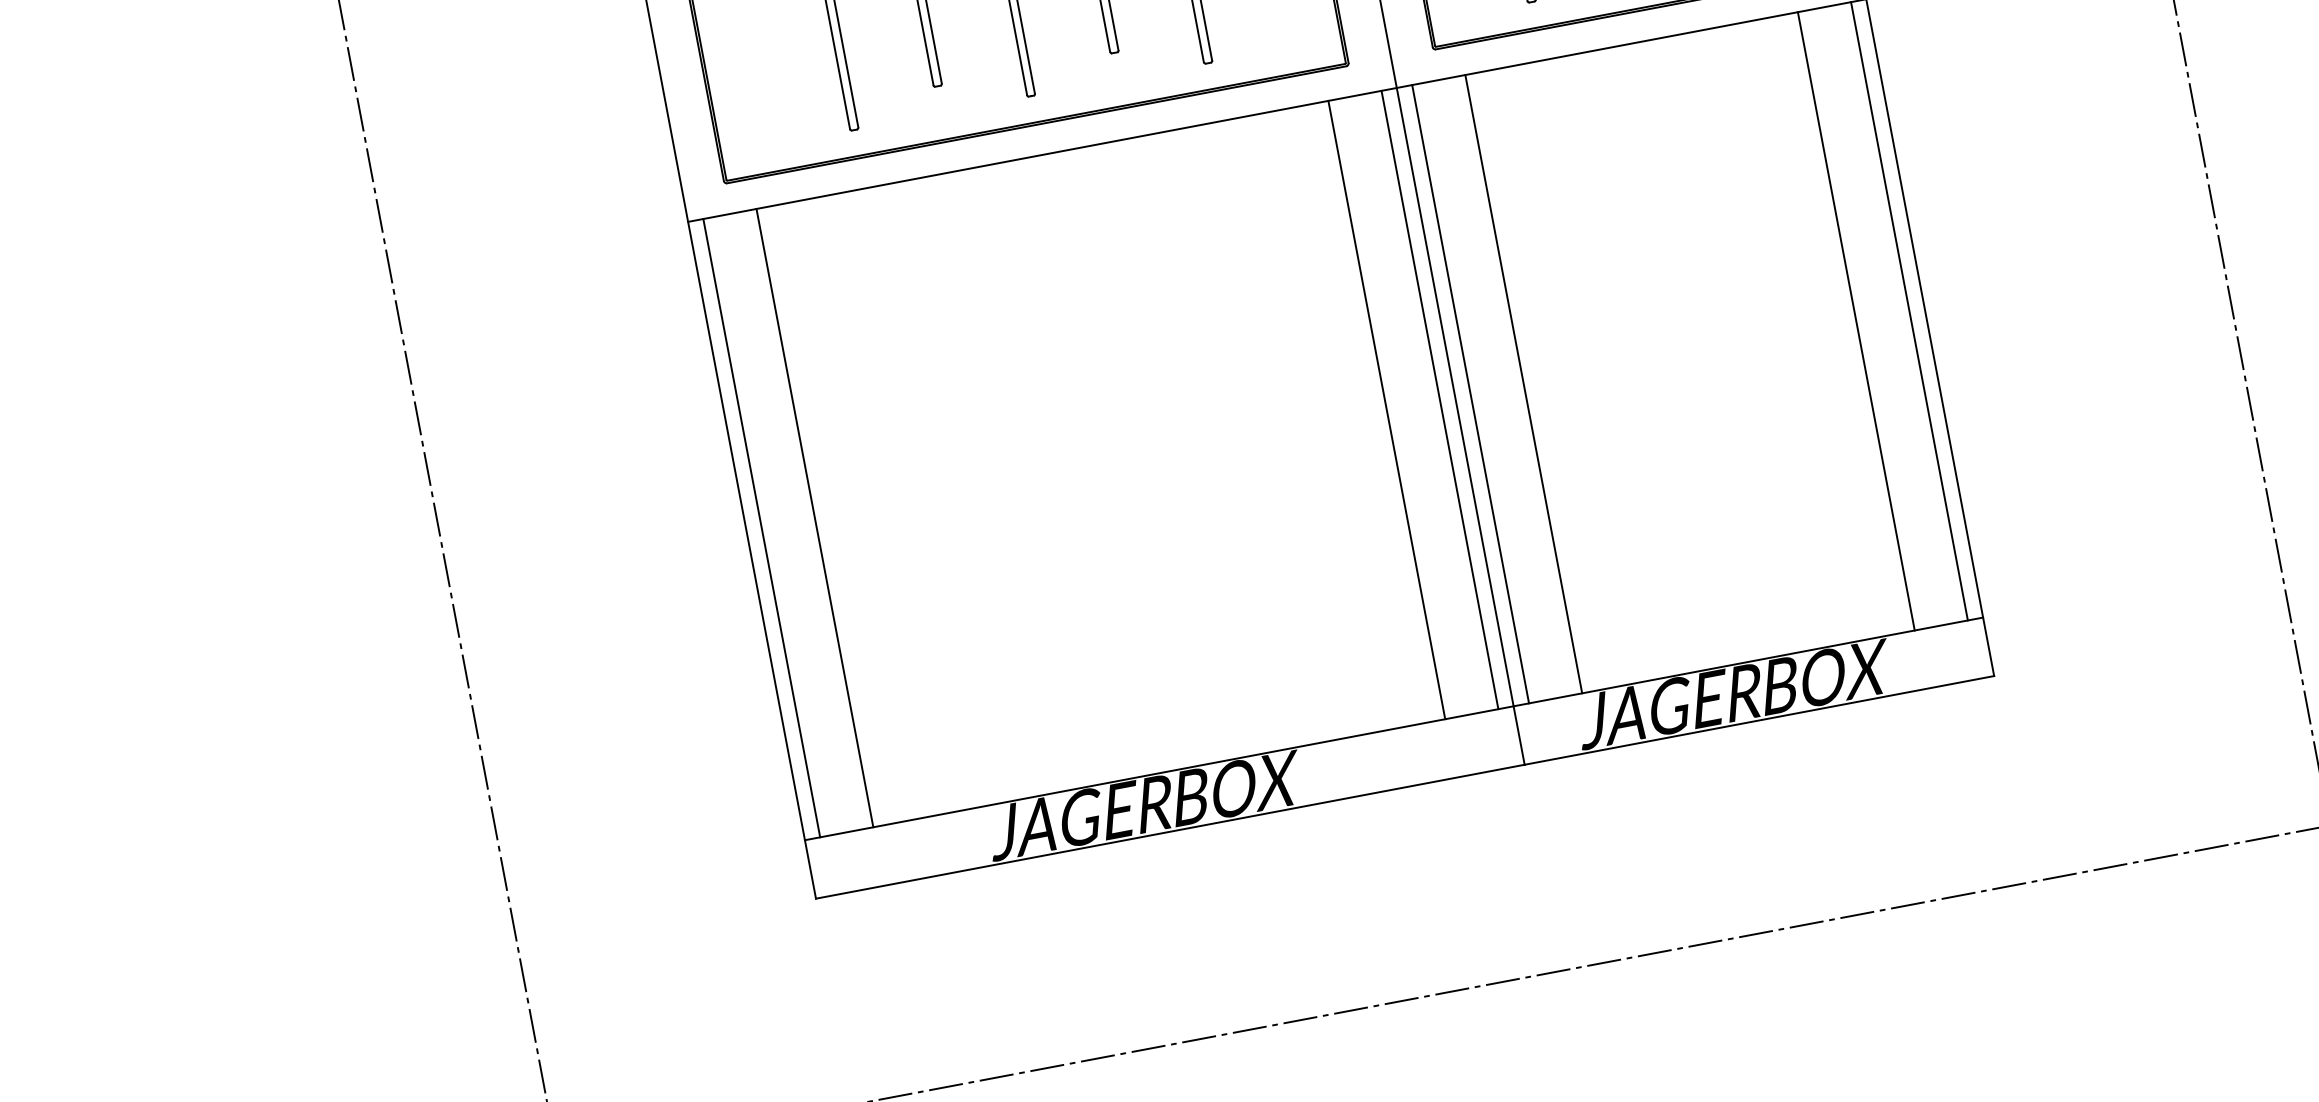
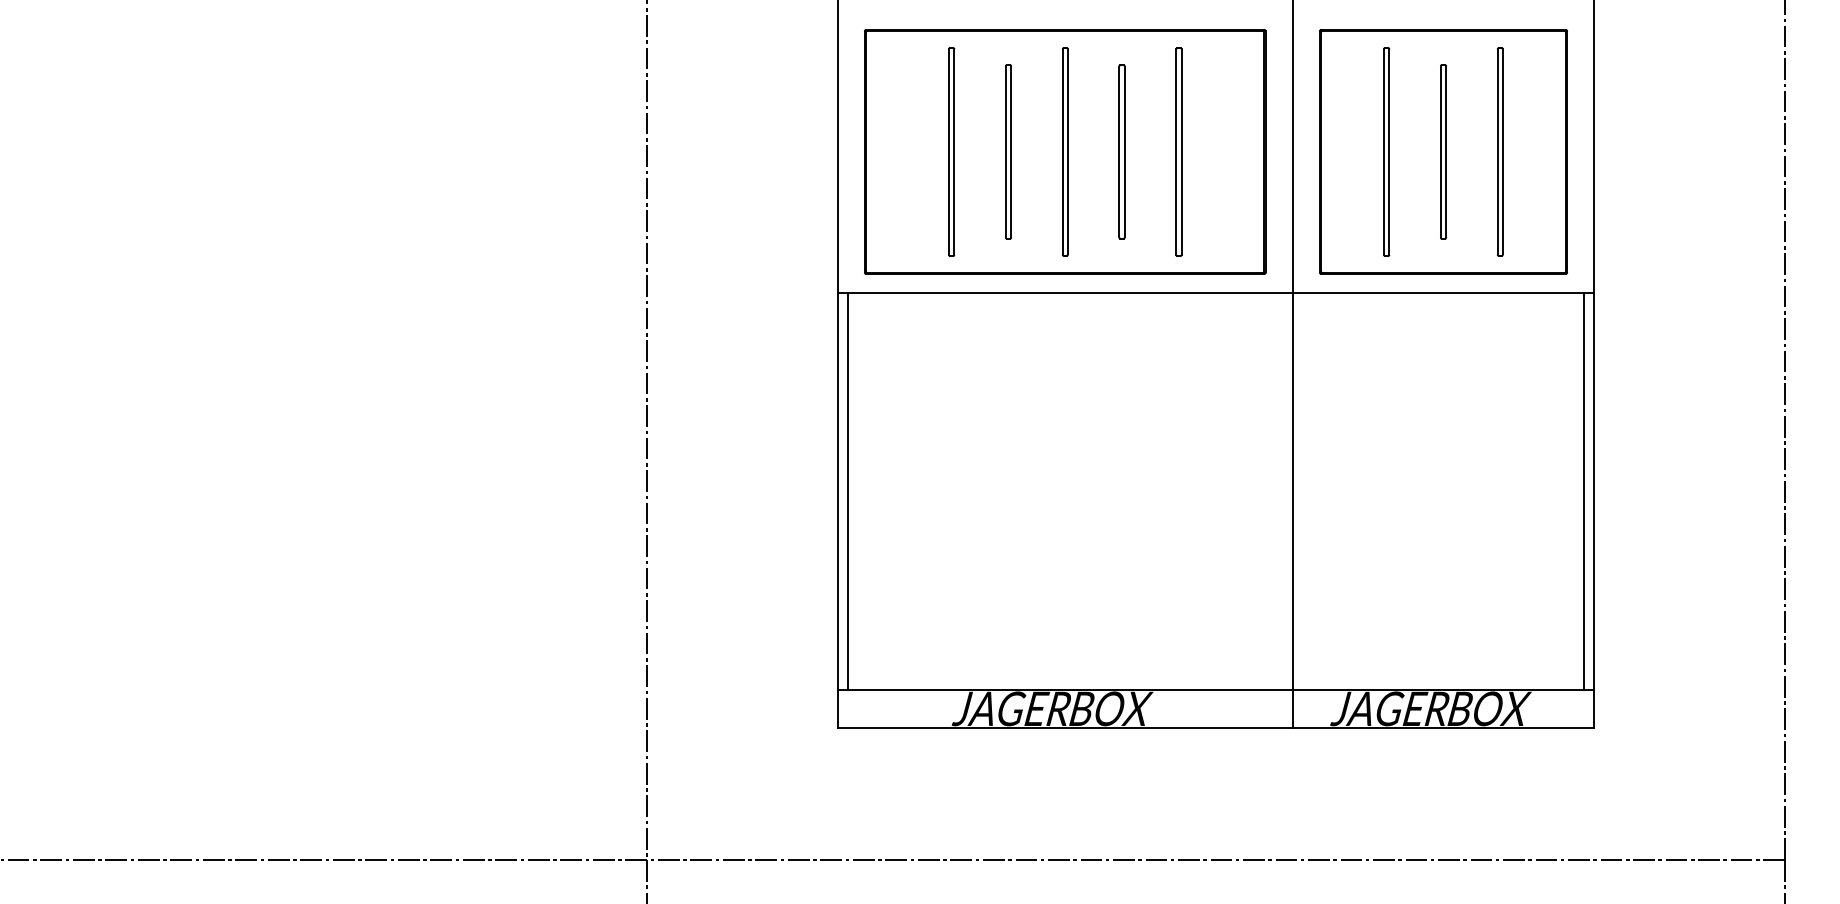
line: (1856, 320) -> (1550, 491), removed
line: (1523, 383) -> (1336, 491), removed
line: (1470, 393) -> (1302, 491), removed
line: (1440, 399) -> (1283, 491), removed
line: (1386, 409) -> (1248, 491), removed
line: (814, 517) -> (881, 491), removed

